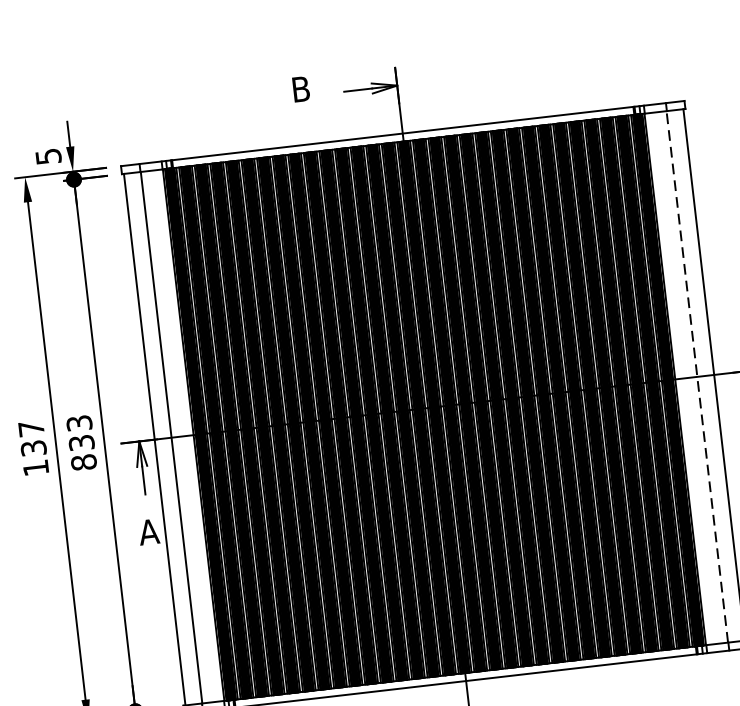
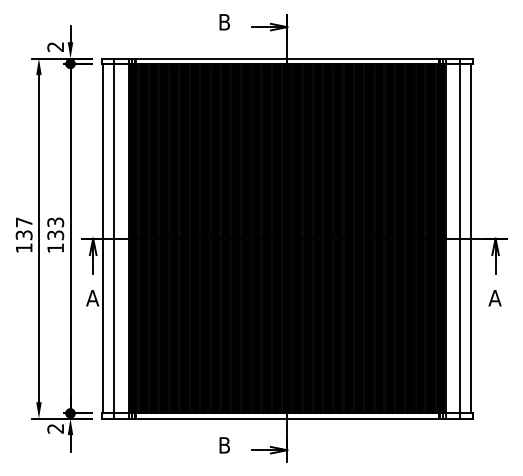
text: (48, 155) -> (55, 46), 5 -> 2
line: (697, 376) -> (460, 238), dashed -> solid
text: (83, 463) -> (55, 248), 833 -> 133

